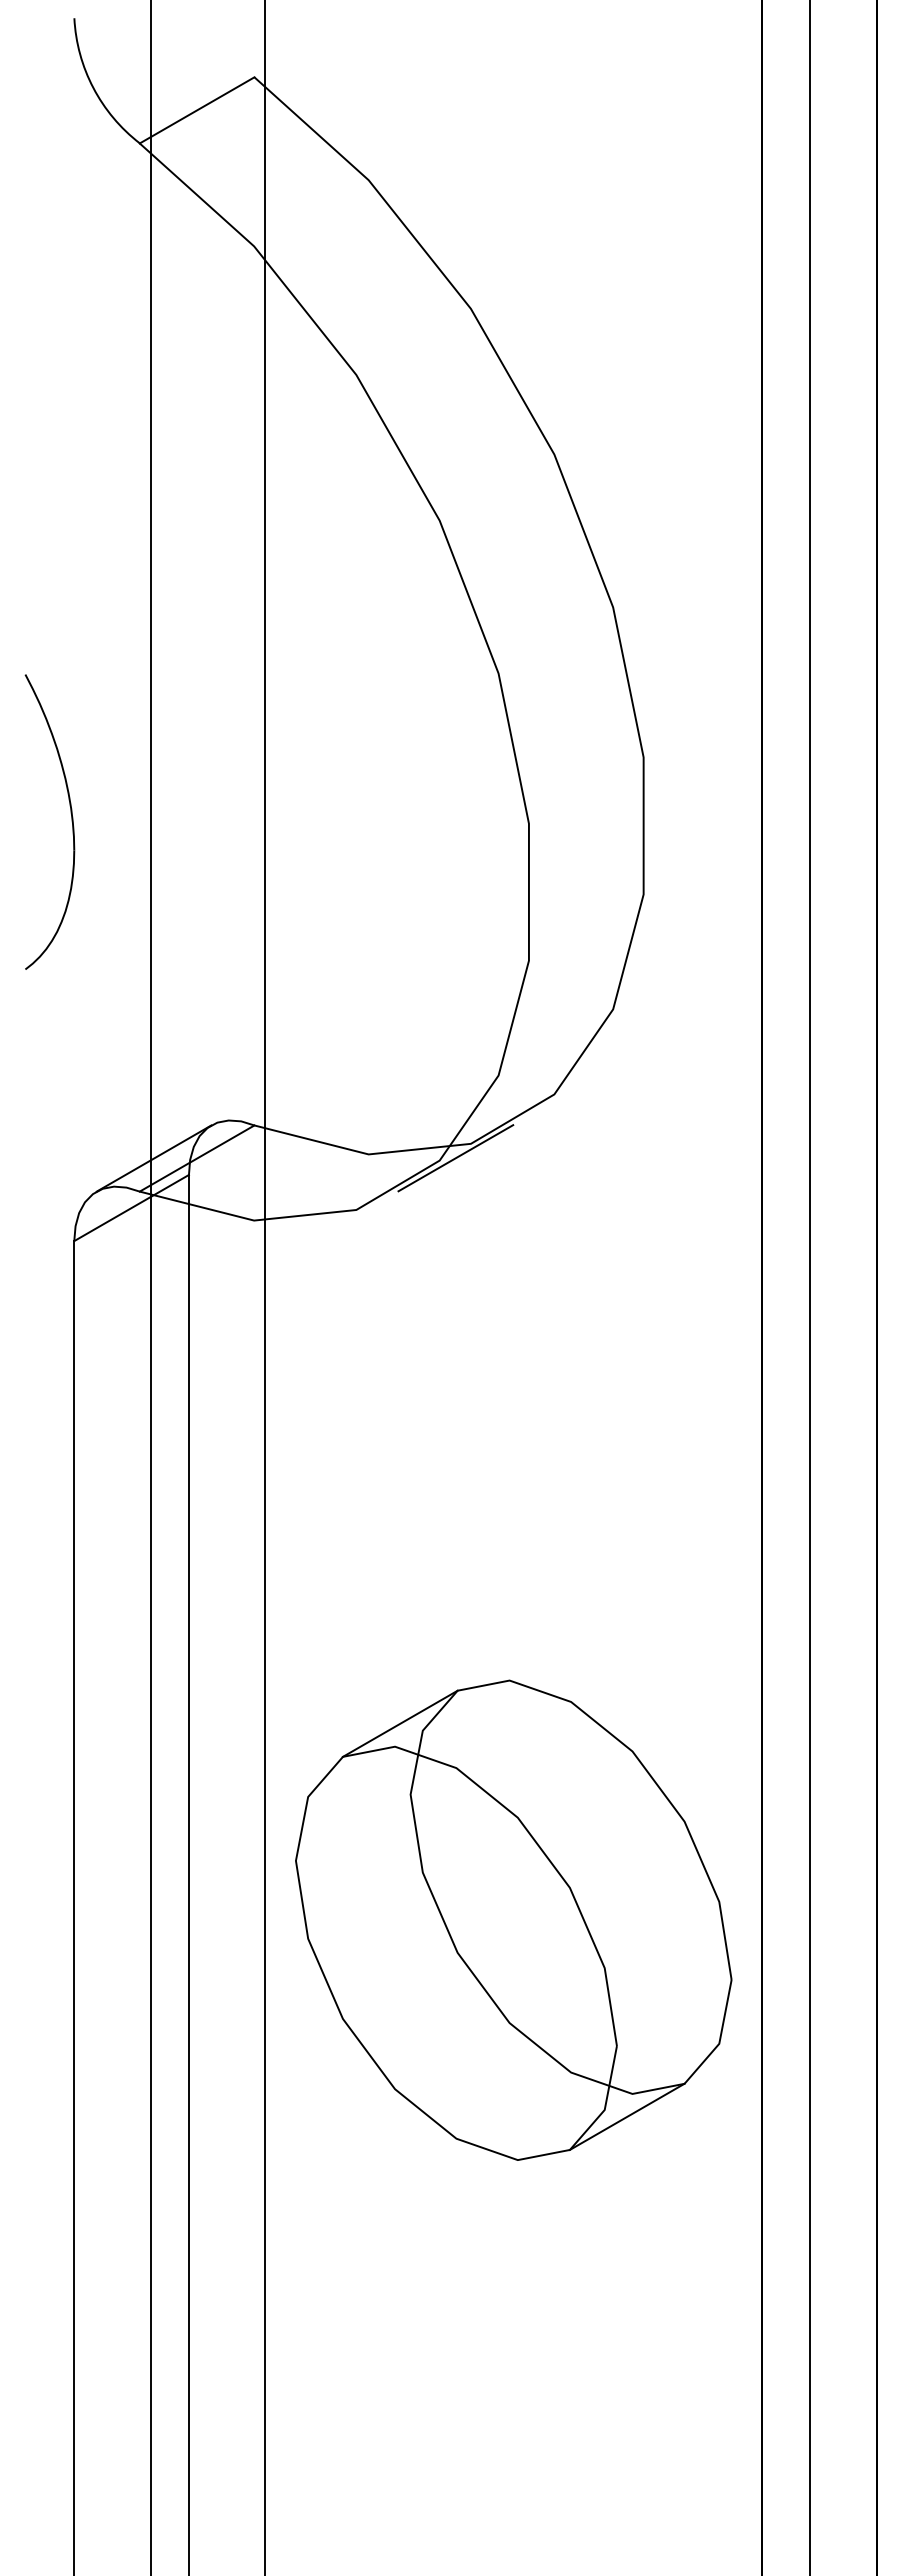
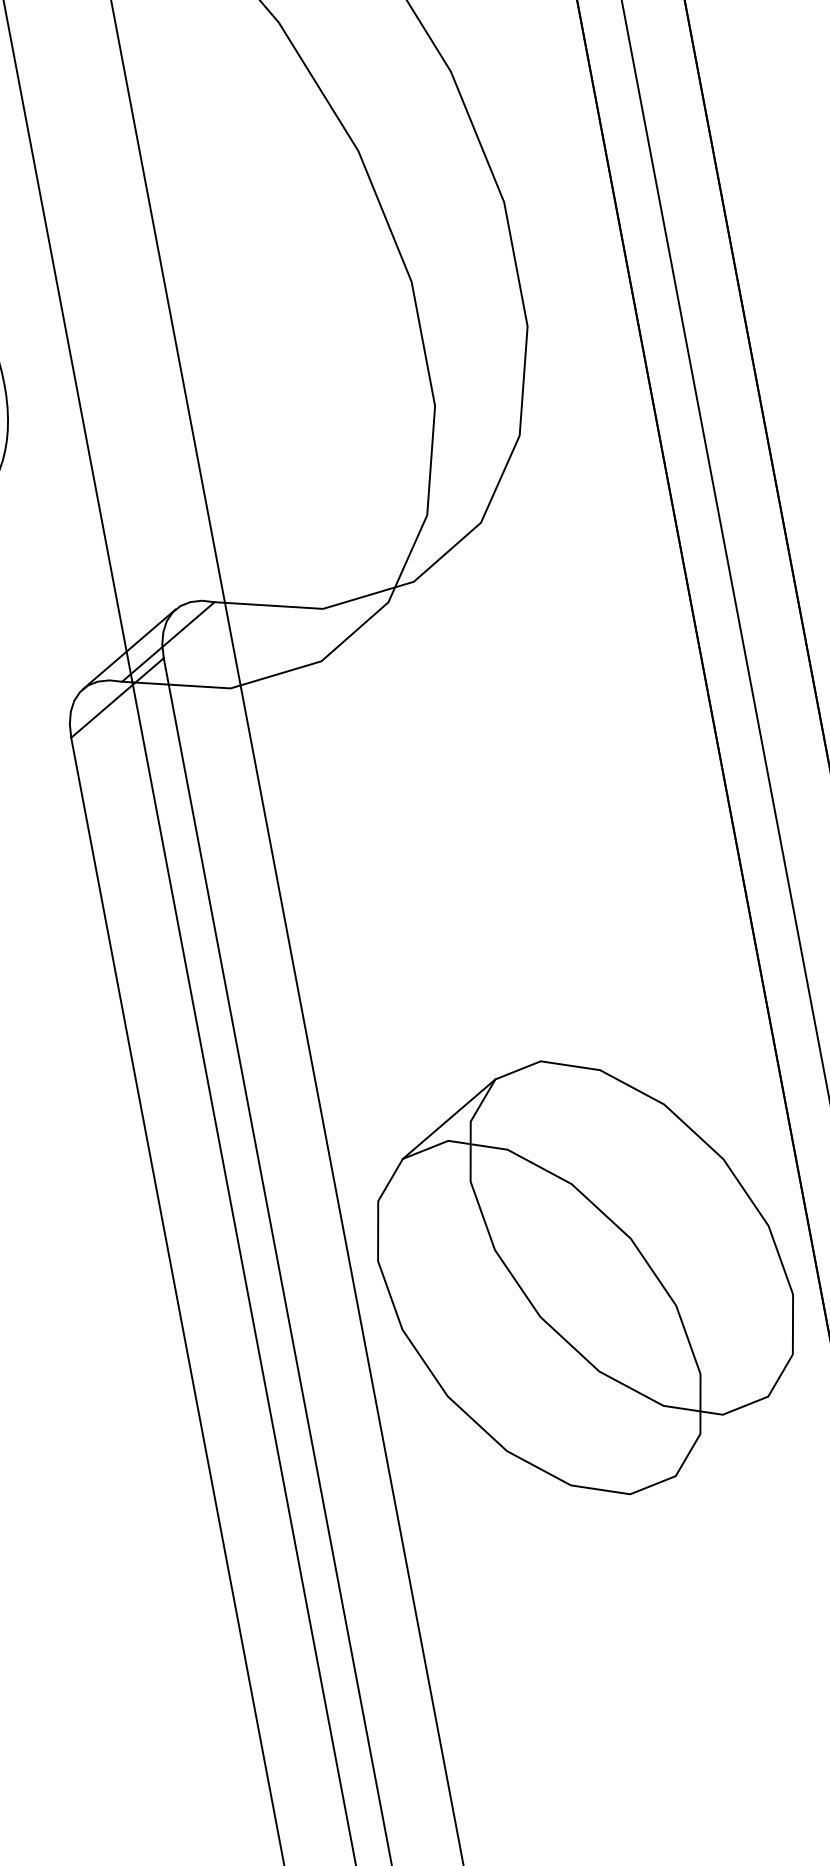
line: (455, 1158) -> (402, 597), removed
line: (626, 2116) -> (721, 1436), removed

